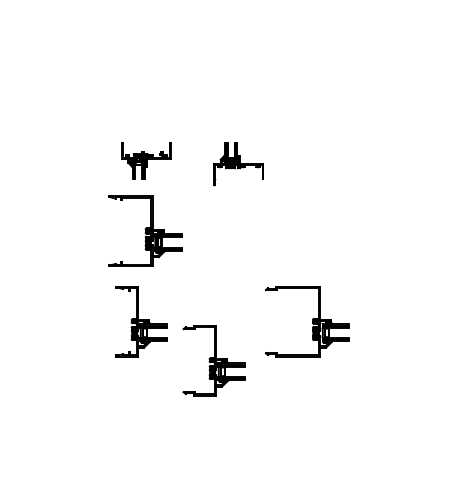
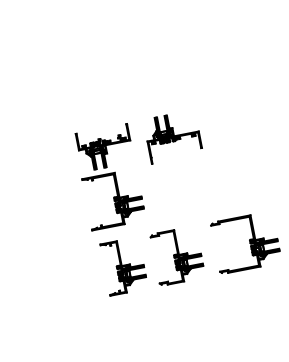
part: (146, 160) -> (104, 147), size x1.43
part: (238, 164) -> (173, 137), size x1.43
part: (213, 360) -> (177, 256), moved

